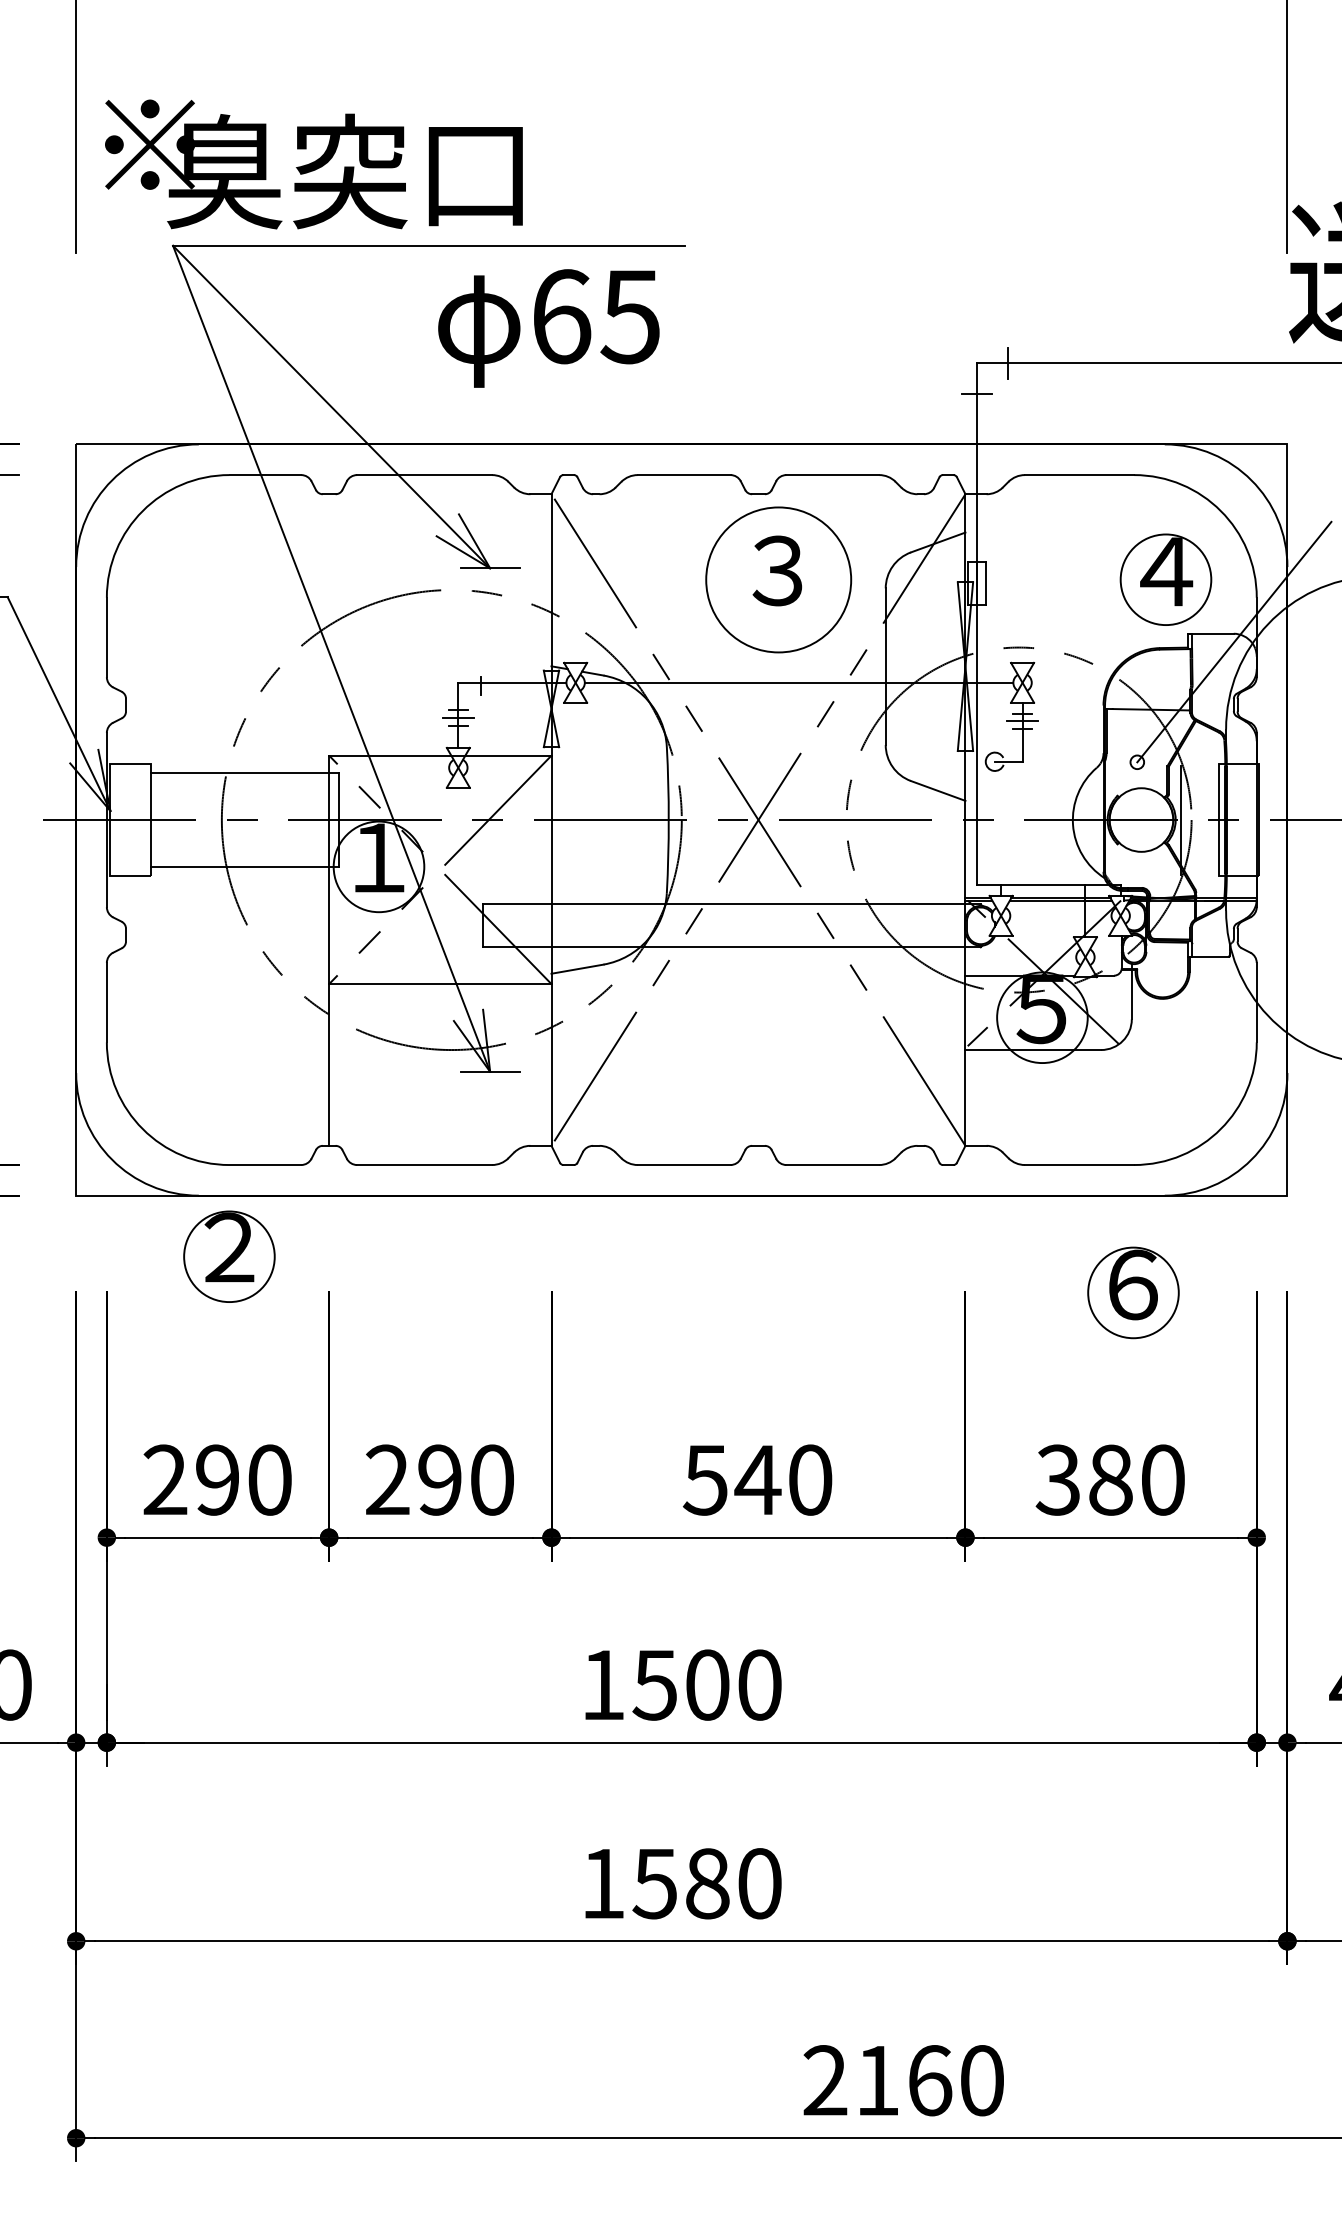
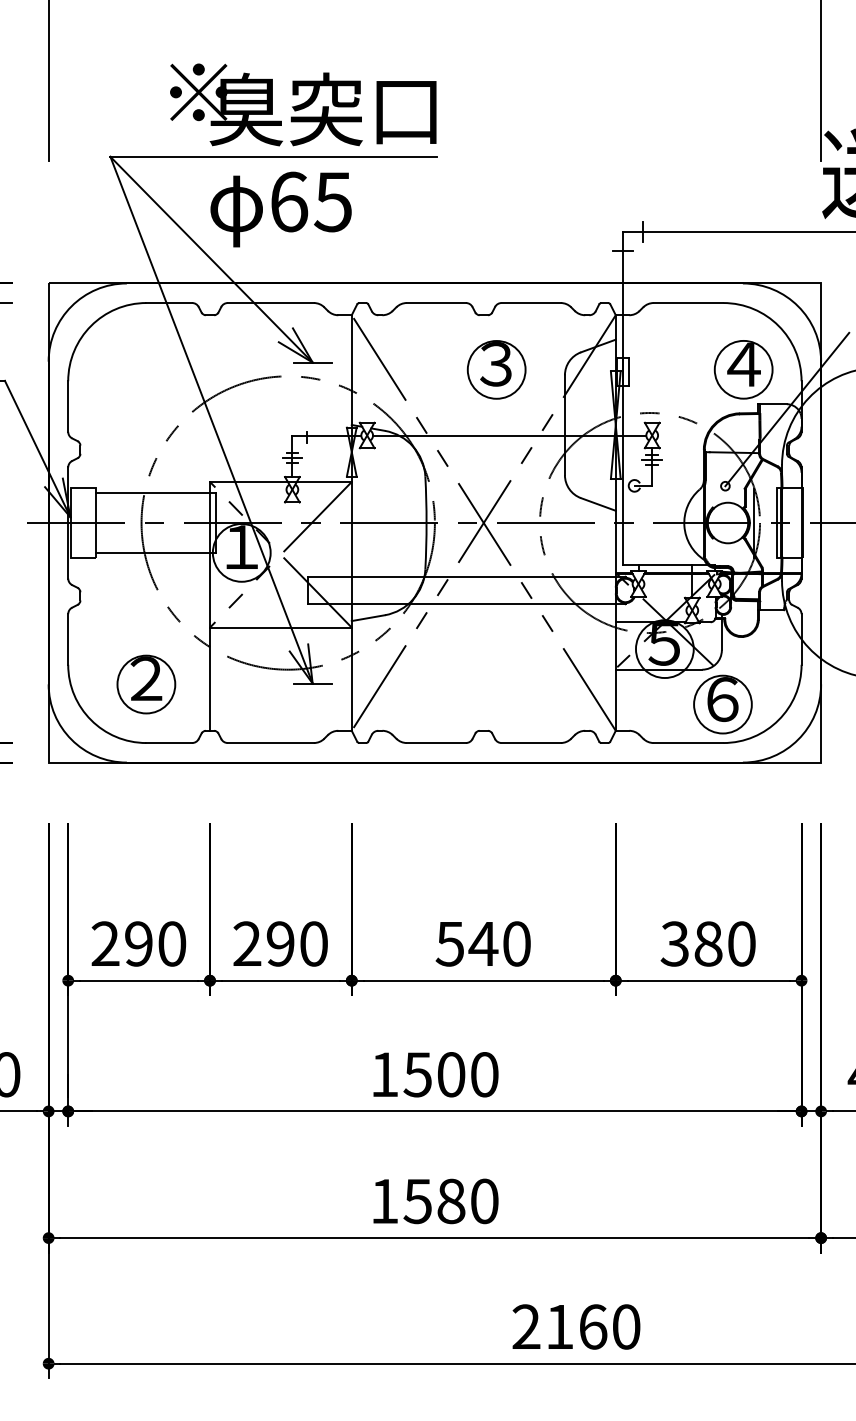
text: (314, 163) -> (303, 104), moved
text: (547, 328) -> (280, 209), moved
circle: (778, 579) -> (496, 369), size x0.62
part: (229, 1256) -> (146, 684), moved
part: (1132, 1292) -> (722, 704), moved

